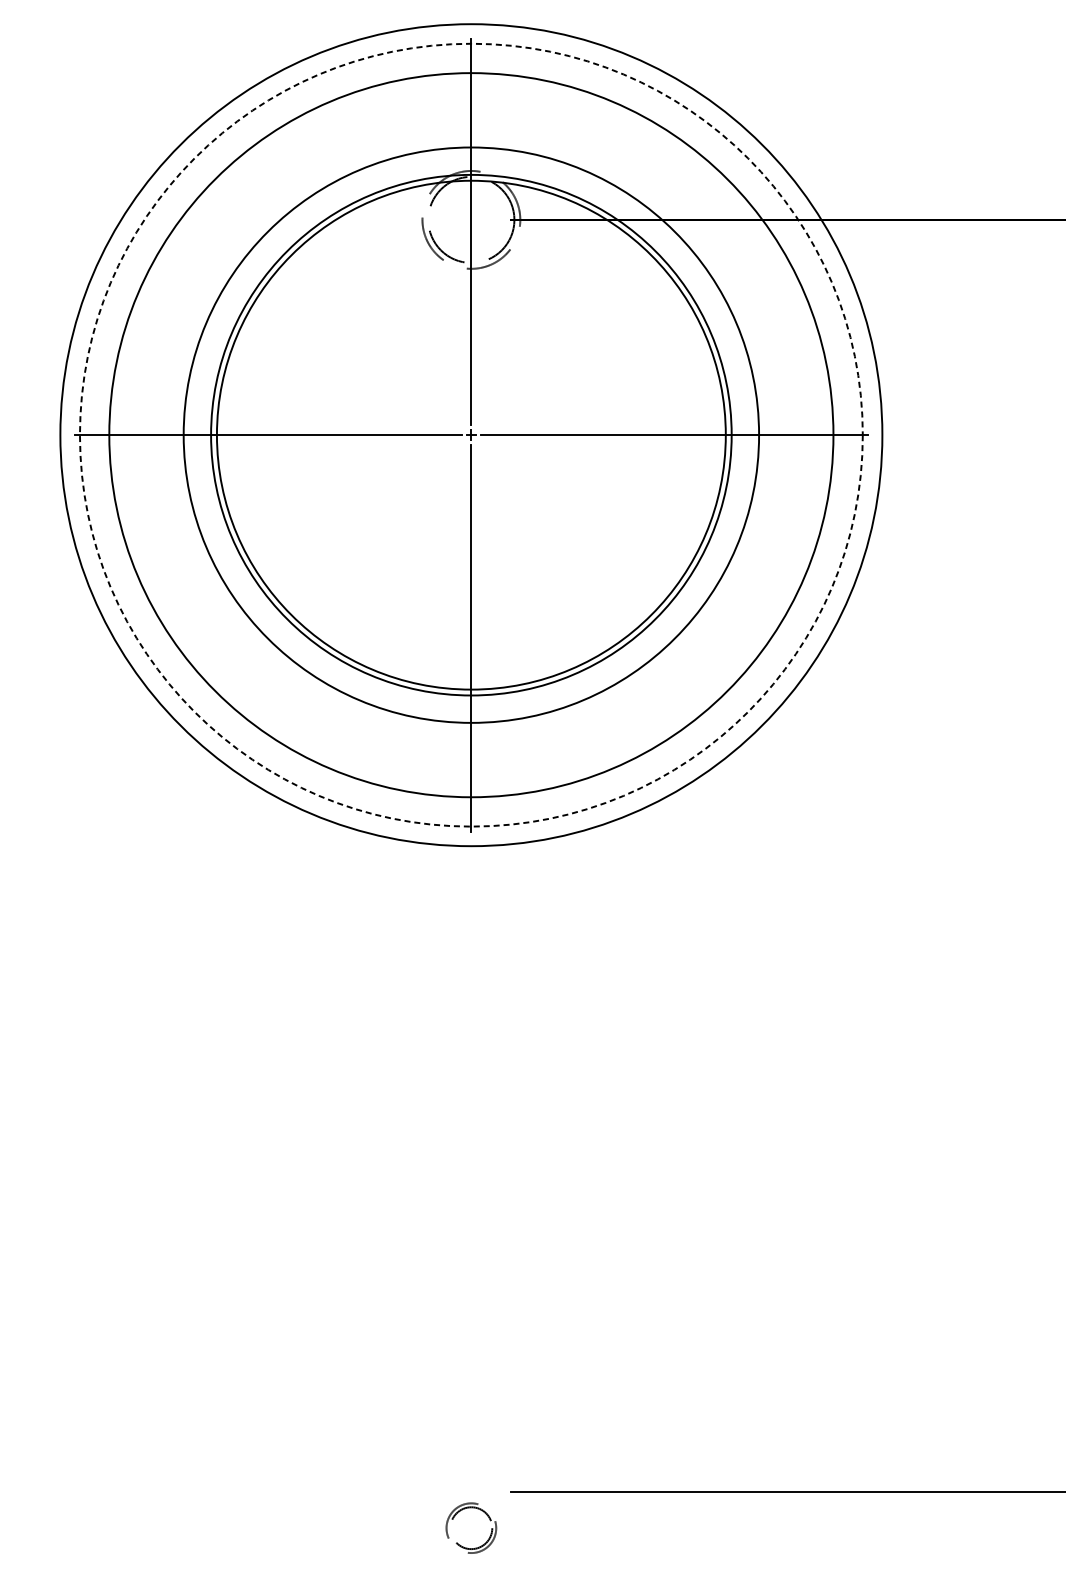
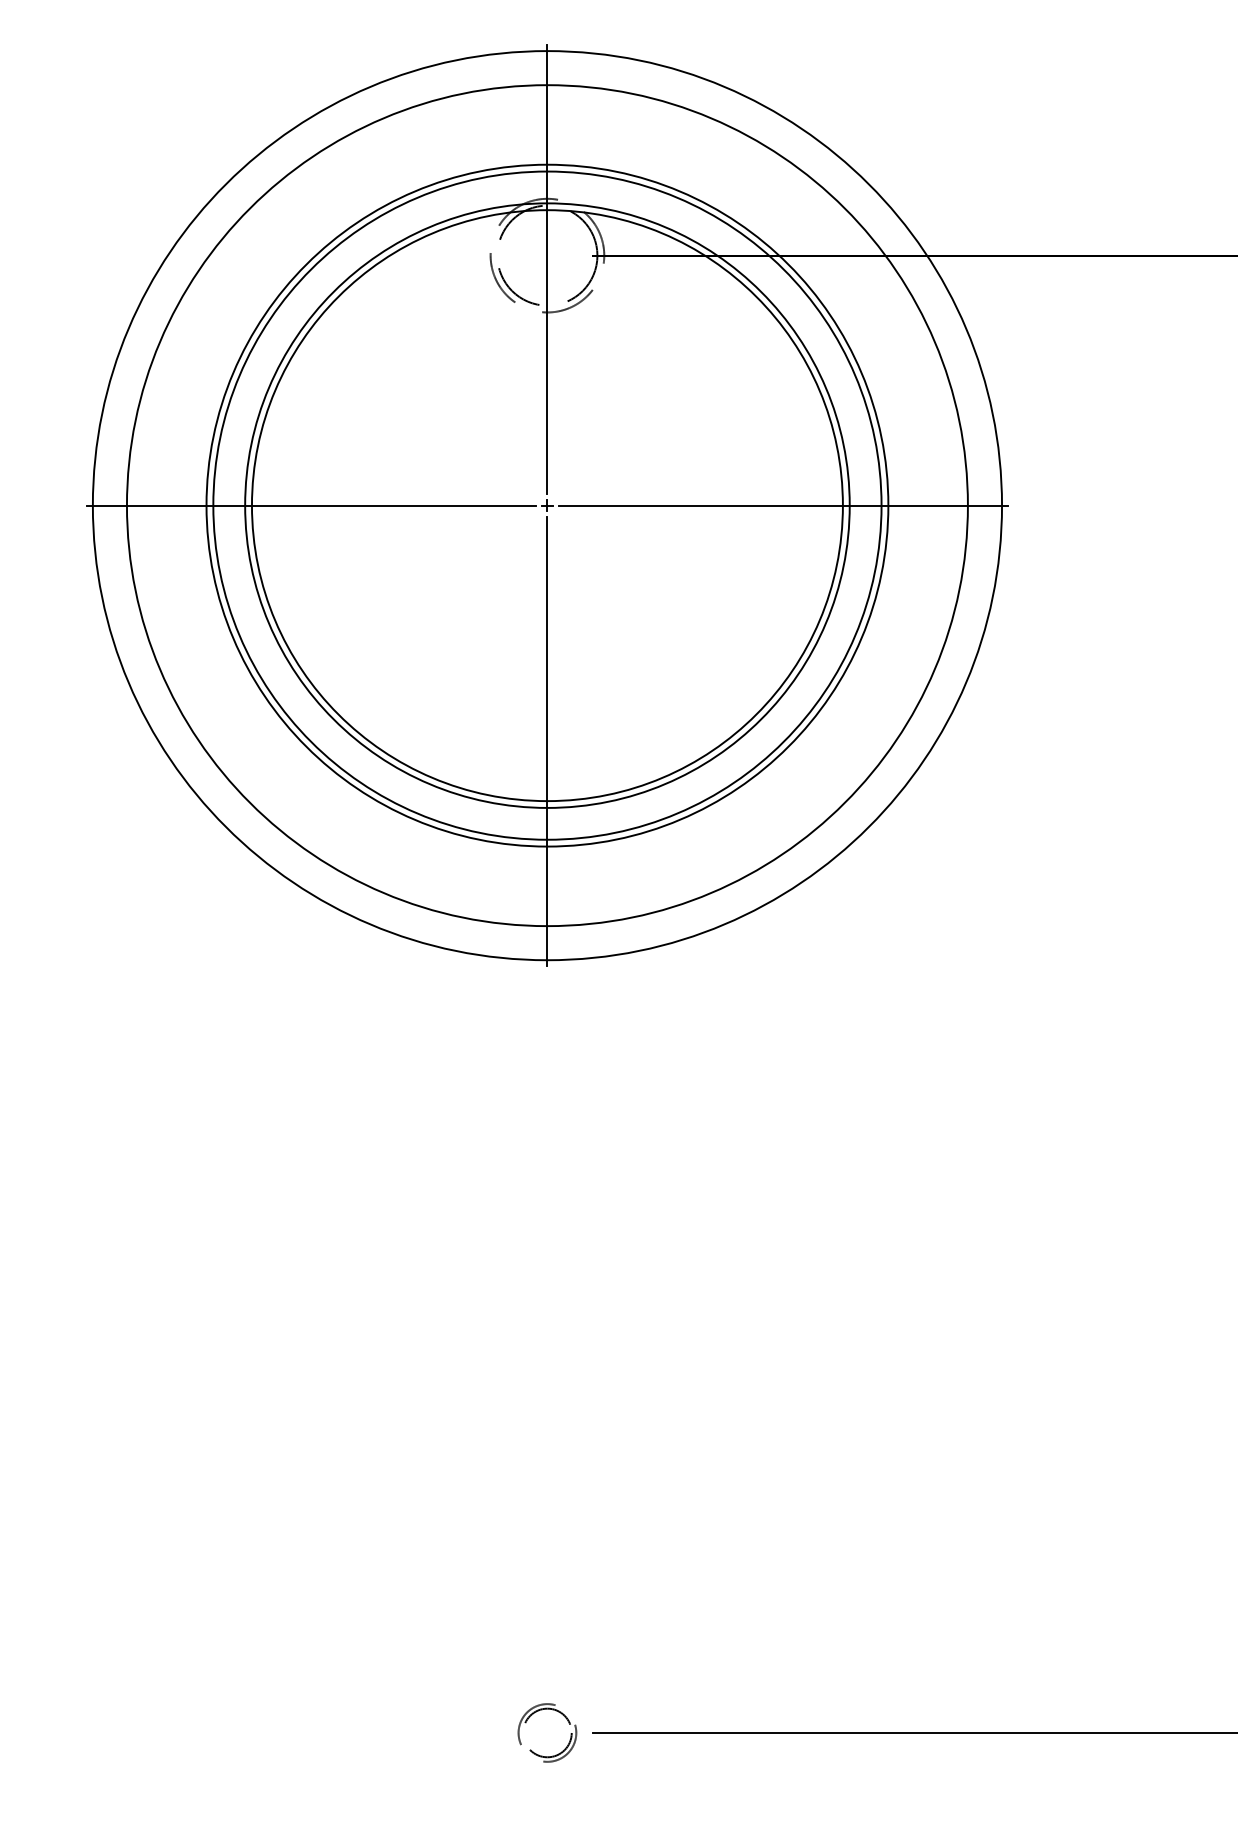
circle: (471, 435) -> (547, 505), dashed -> solid
circle: (471, 435) -> (547, 505), size x0.71
part: (467, 1508) -> (542, 1710), moved

